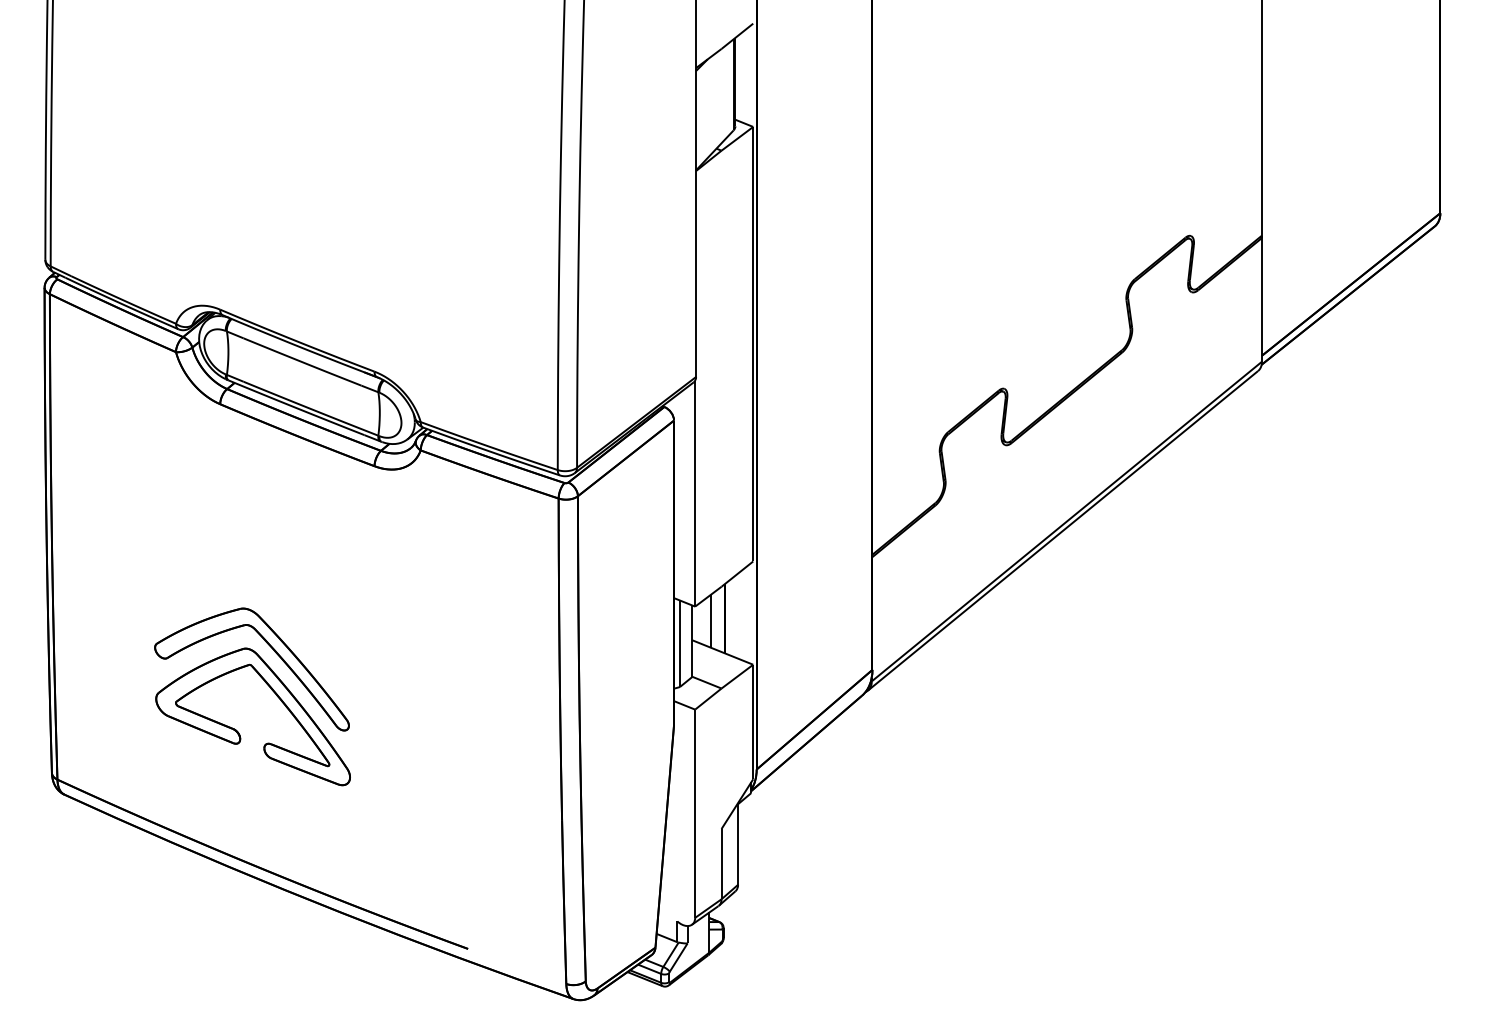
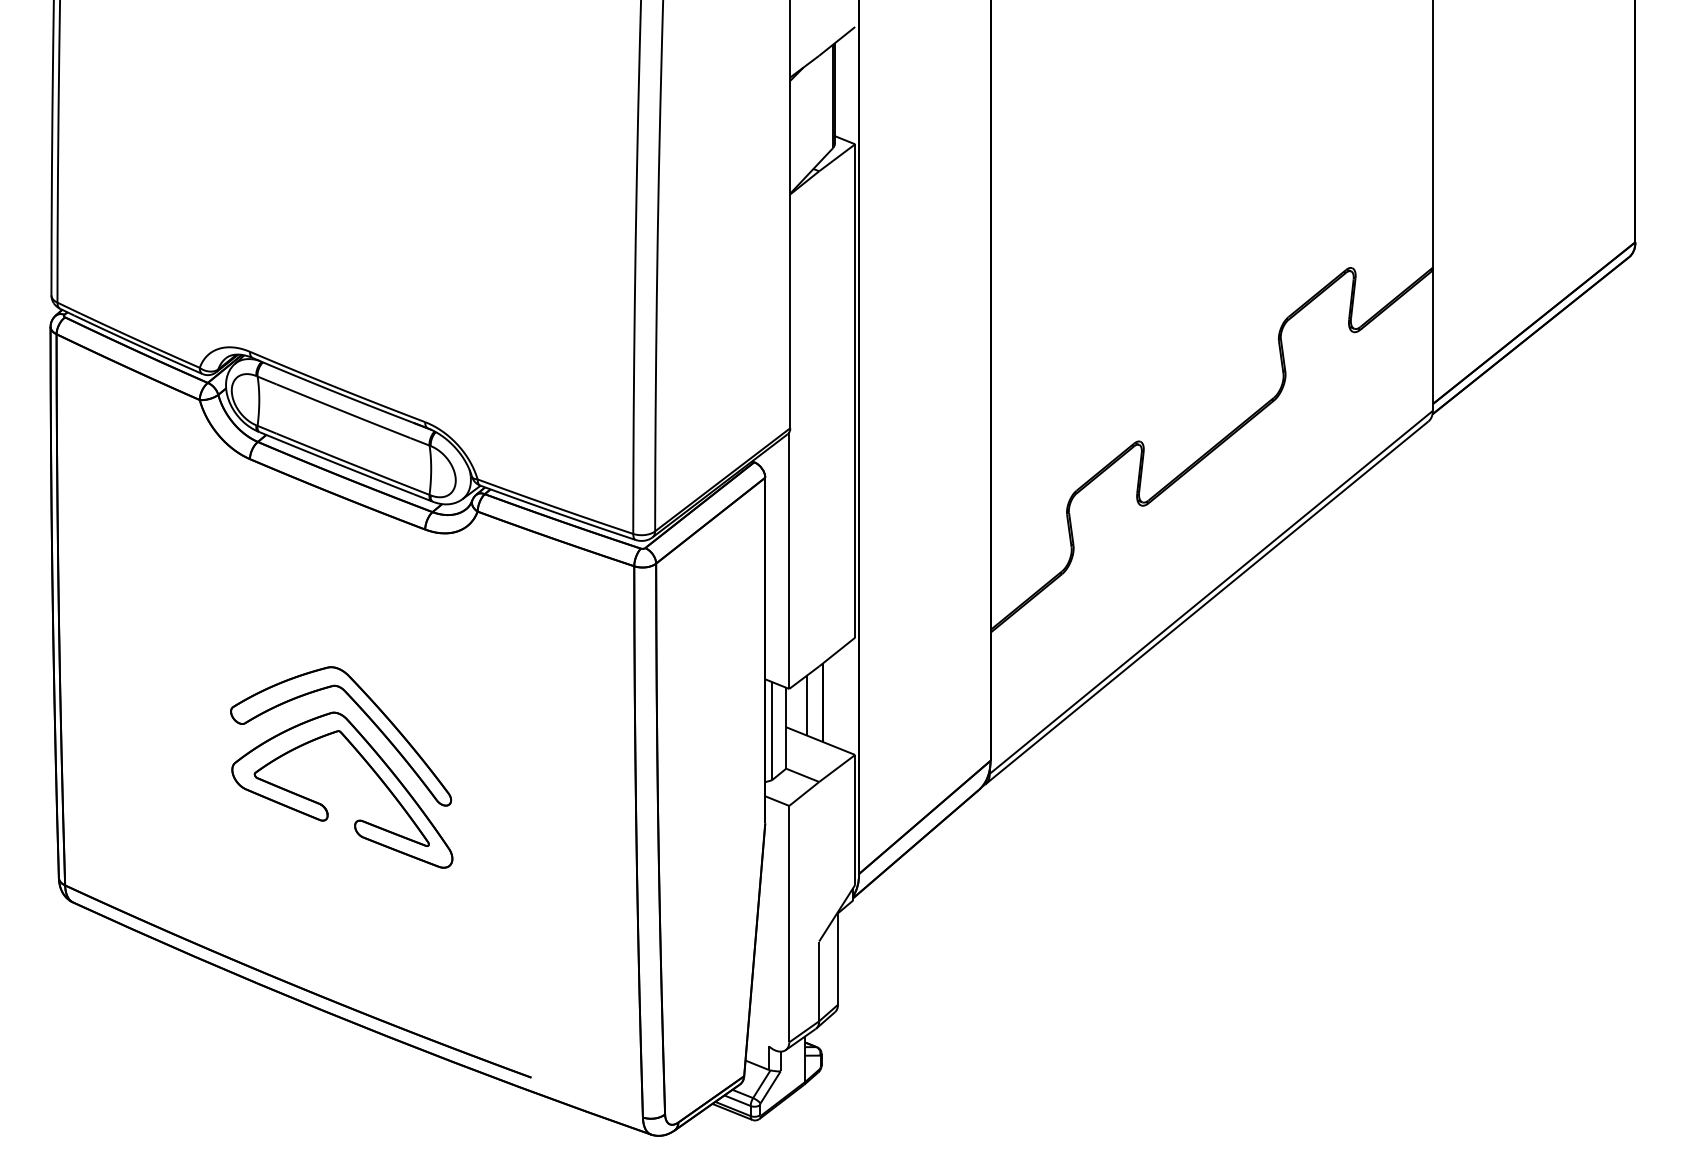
part: (268, 686) -> (359, 755), moved

